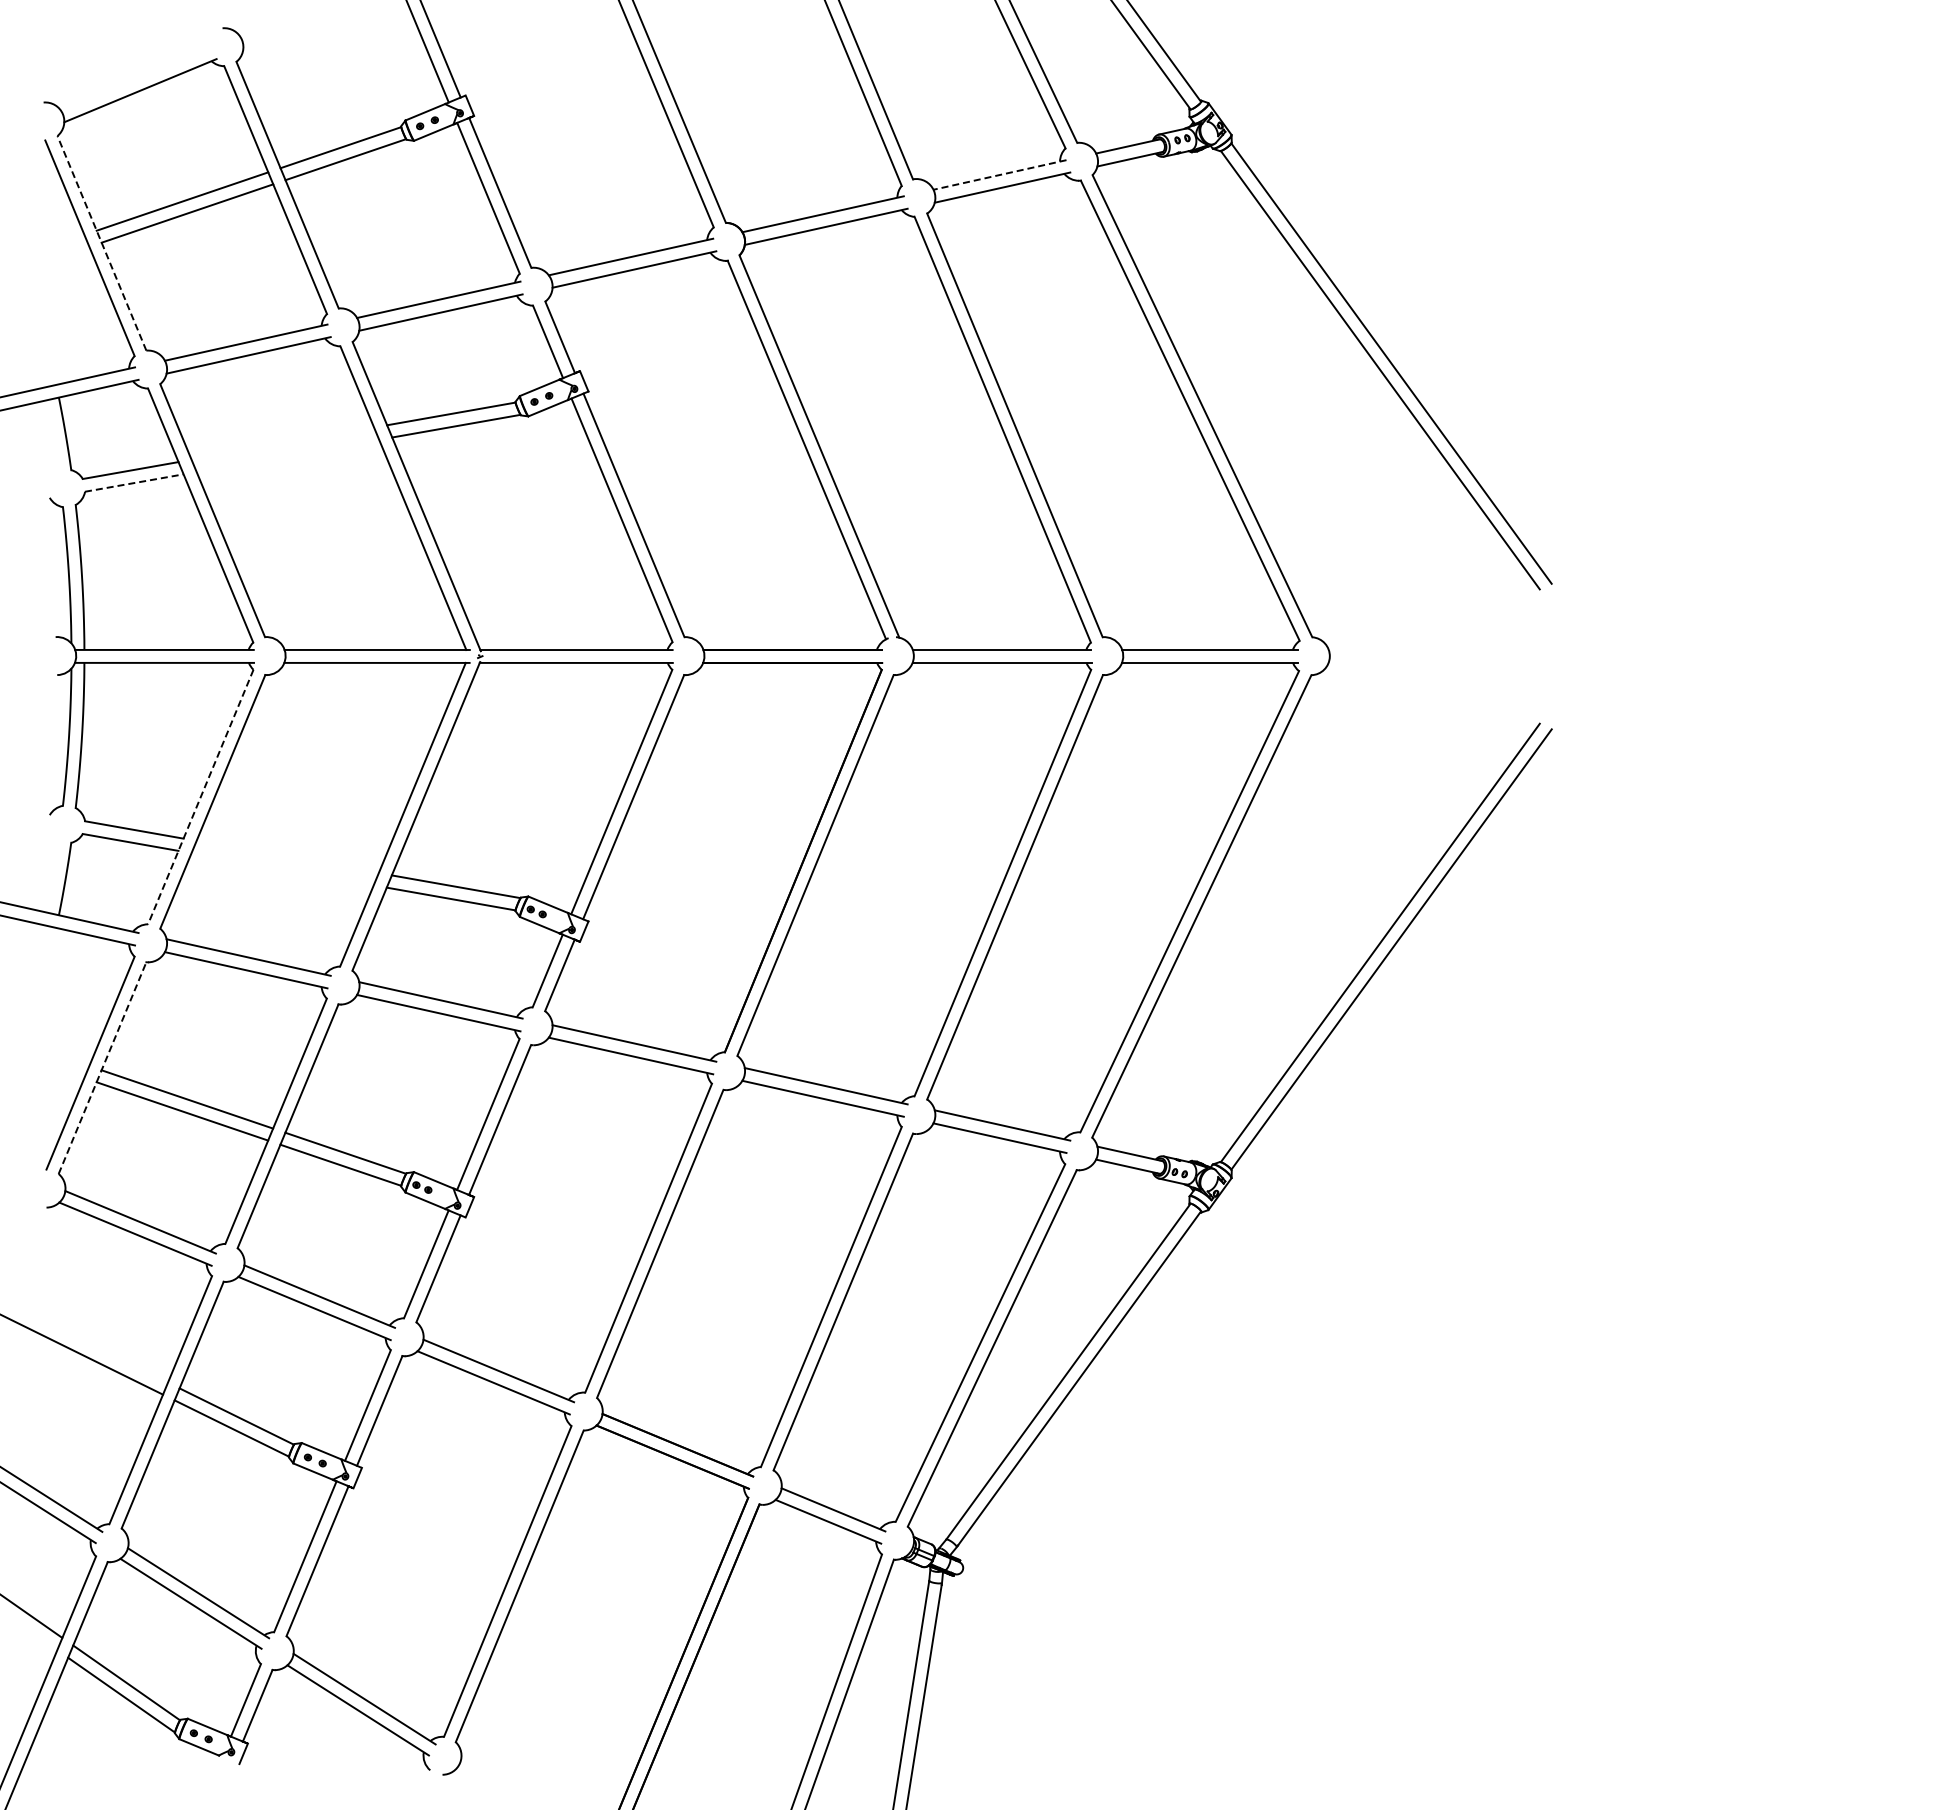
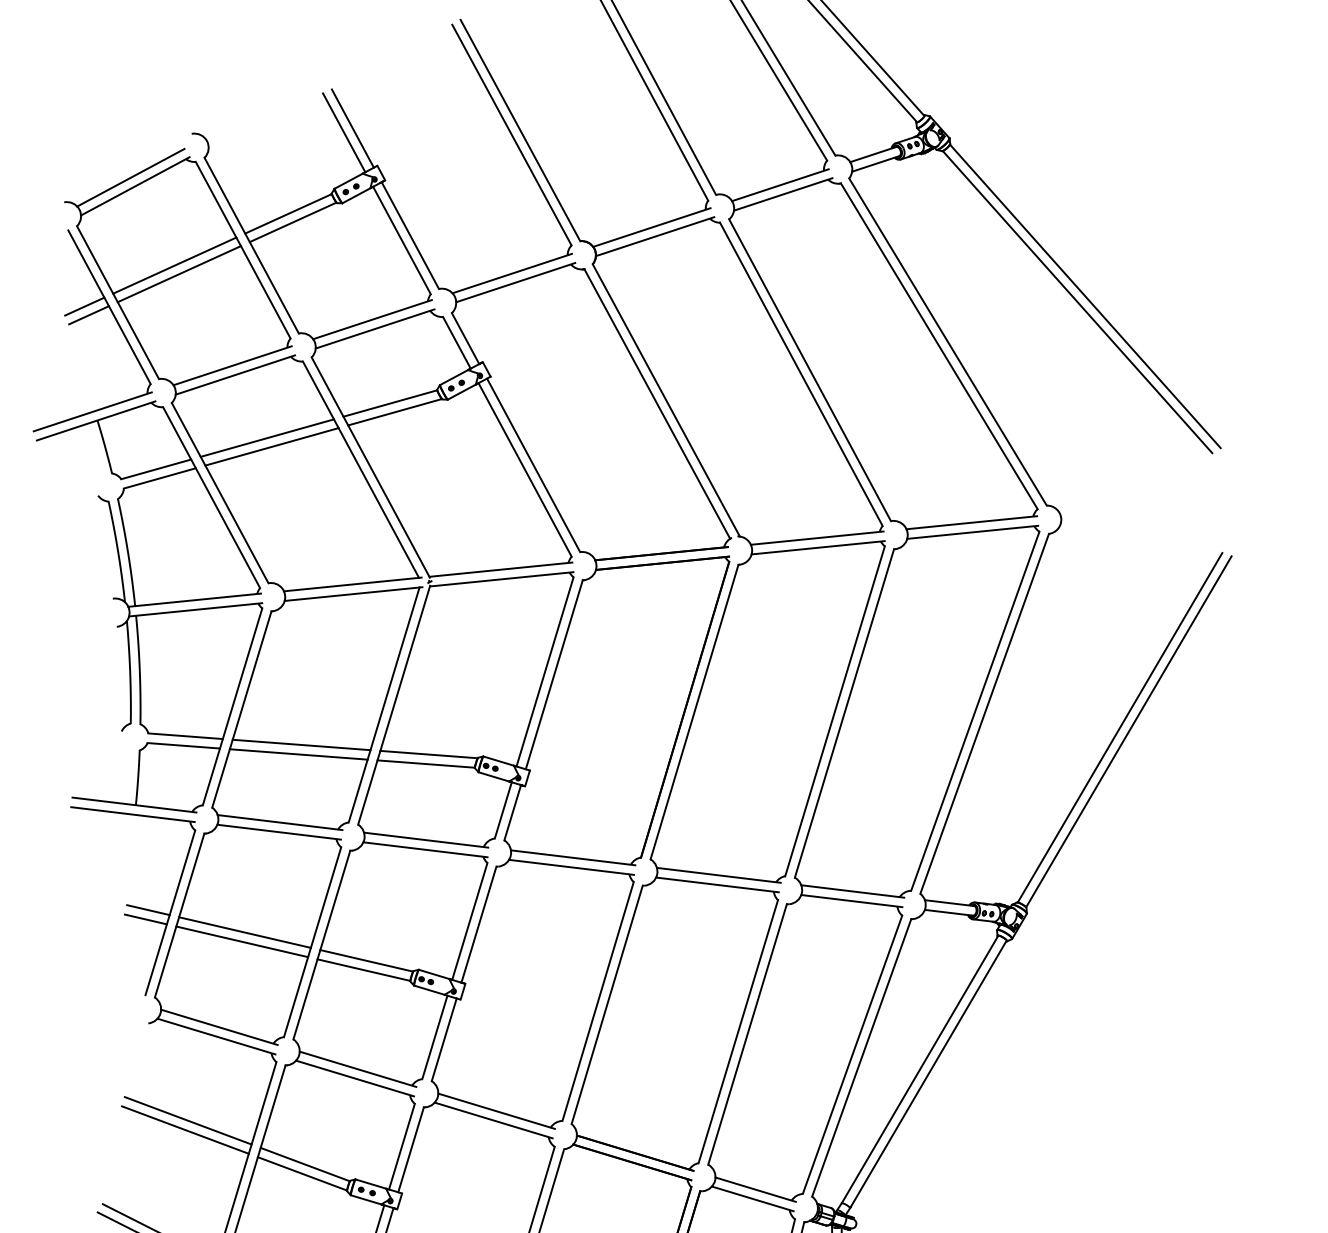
line: (135, 78) -> (130, 177), added
line: (999, 175) -> (780, 185), dashed -> solid
line: (101, 242) -> (117, 302), dashed -> solid
line: (56, 243) -> (84, 306), added
line: (61, 255) -> (88, 314), added
line: (282, 443) -> (267, 438), added
line: (287, 455) -> (271, 446), added
line: (134, 482) -> (159, 477), dashed -> solid
line: (200, 797) -> (232, 707), dashed -> solid
line: (287, 856) -> (301, 744), added
line: (282, 869) -> (298, 754), added
line: (61, 1056) -> (148, 910), added
line: (56, 1068) -> (145, 919), added
line: (102, 1068) -> (179, 915), dashed -> solid
line: (86, 1342) -> (188, 1120), added

